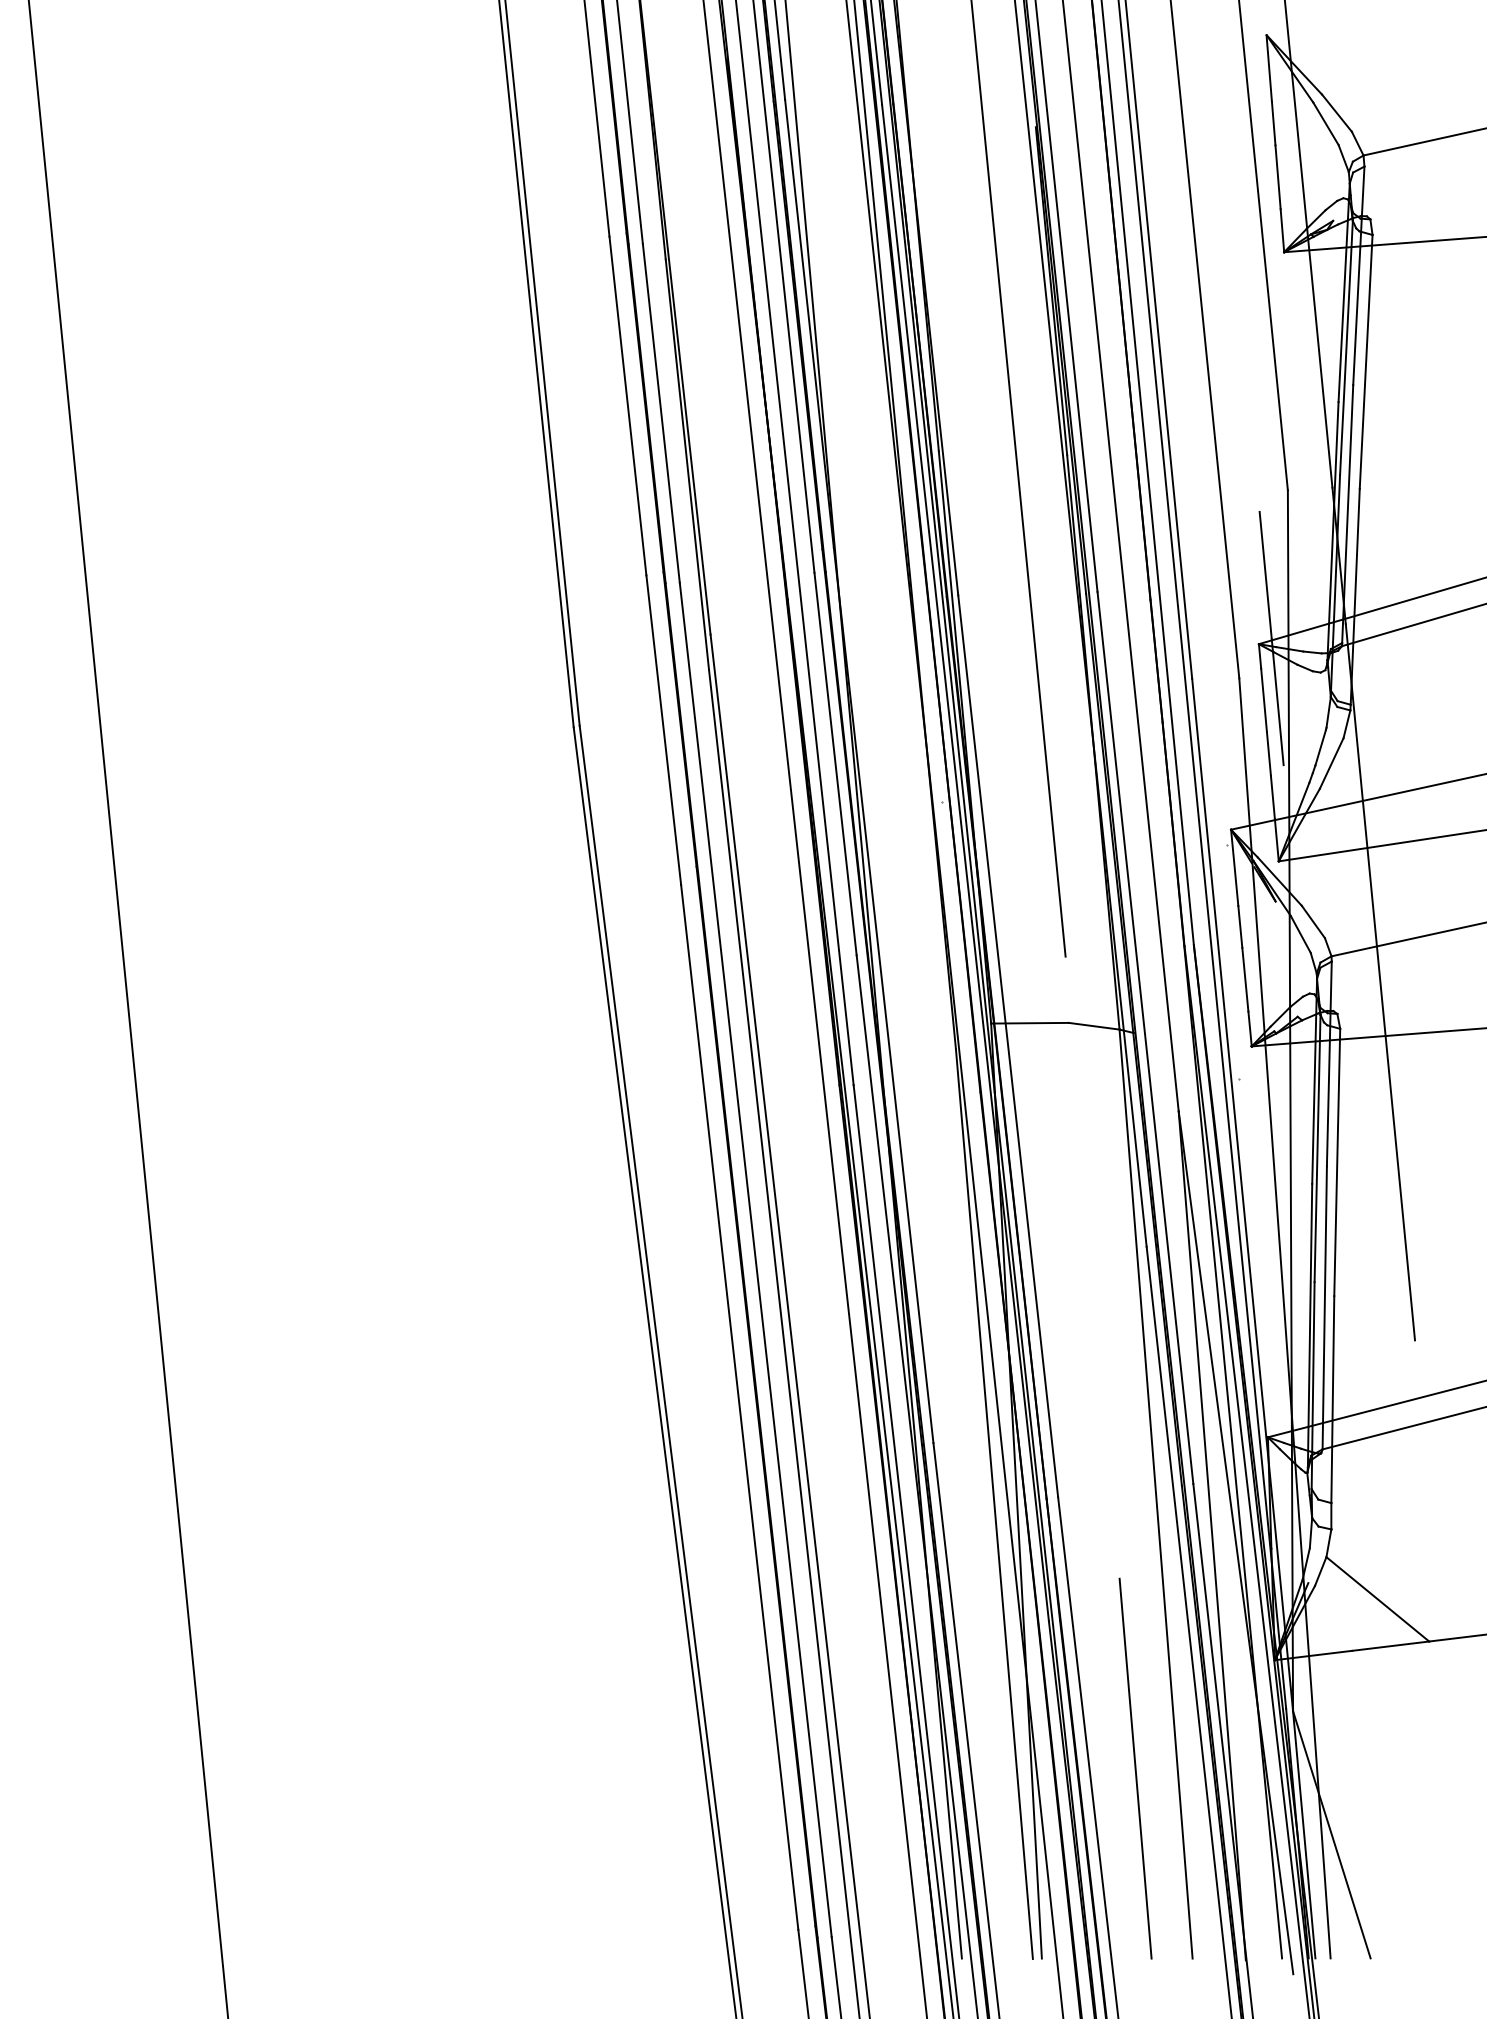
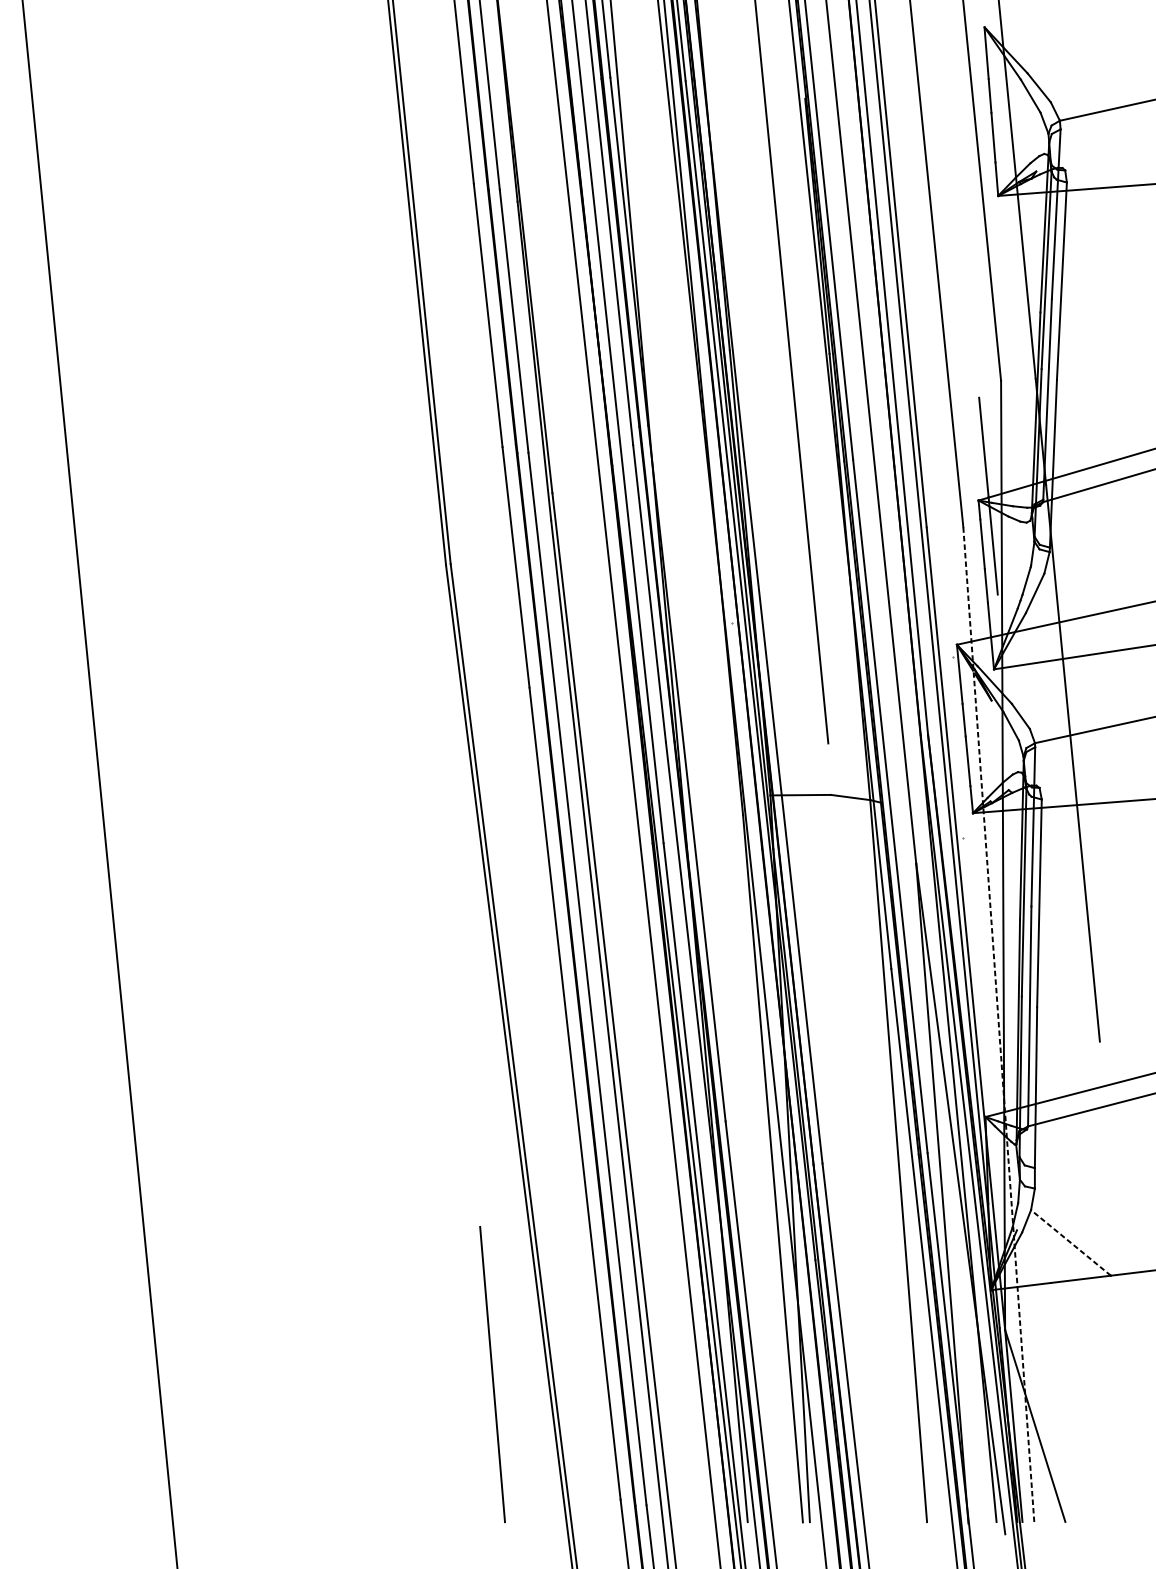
line: (1284, 1318) -> (998, 1024), solid -> dashed
line: (1377, 1599) -> (1070, 1243), solid -> dashed
line: (1135, 1768) -> (492, 1374), moved

